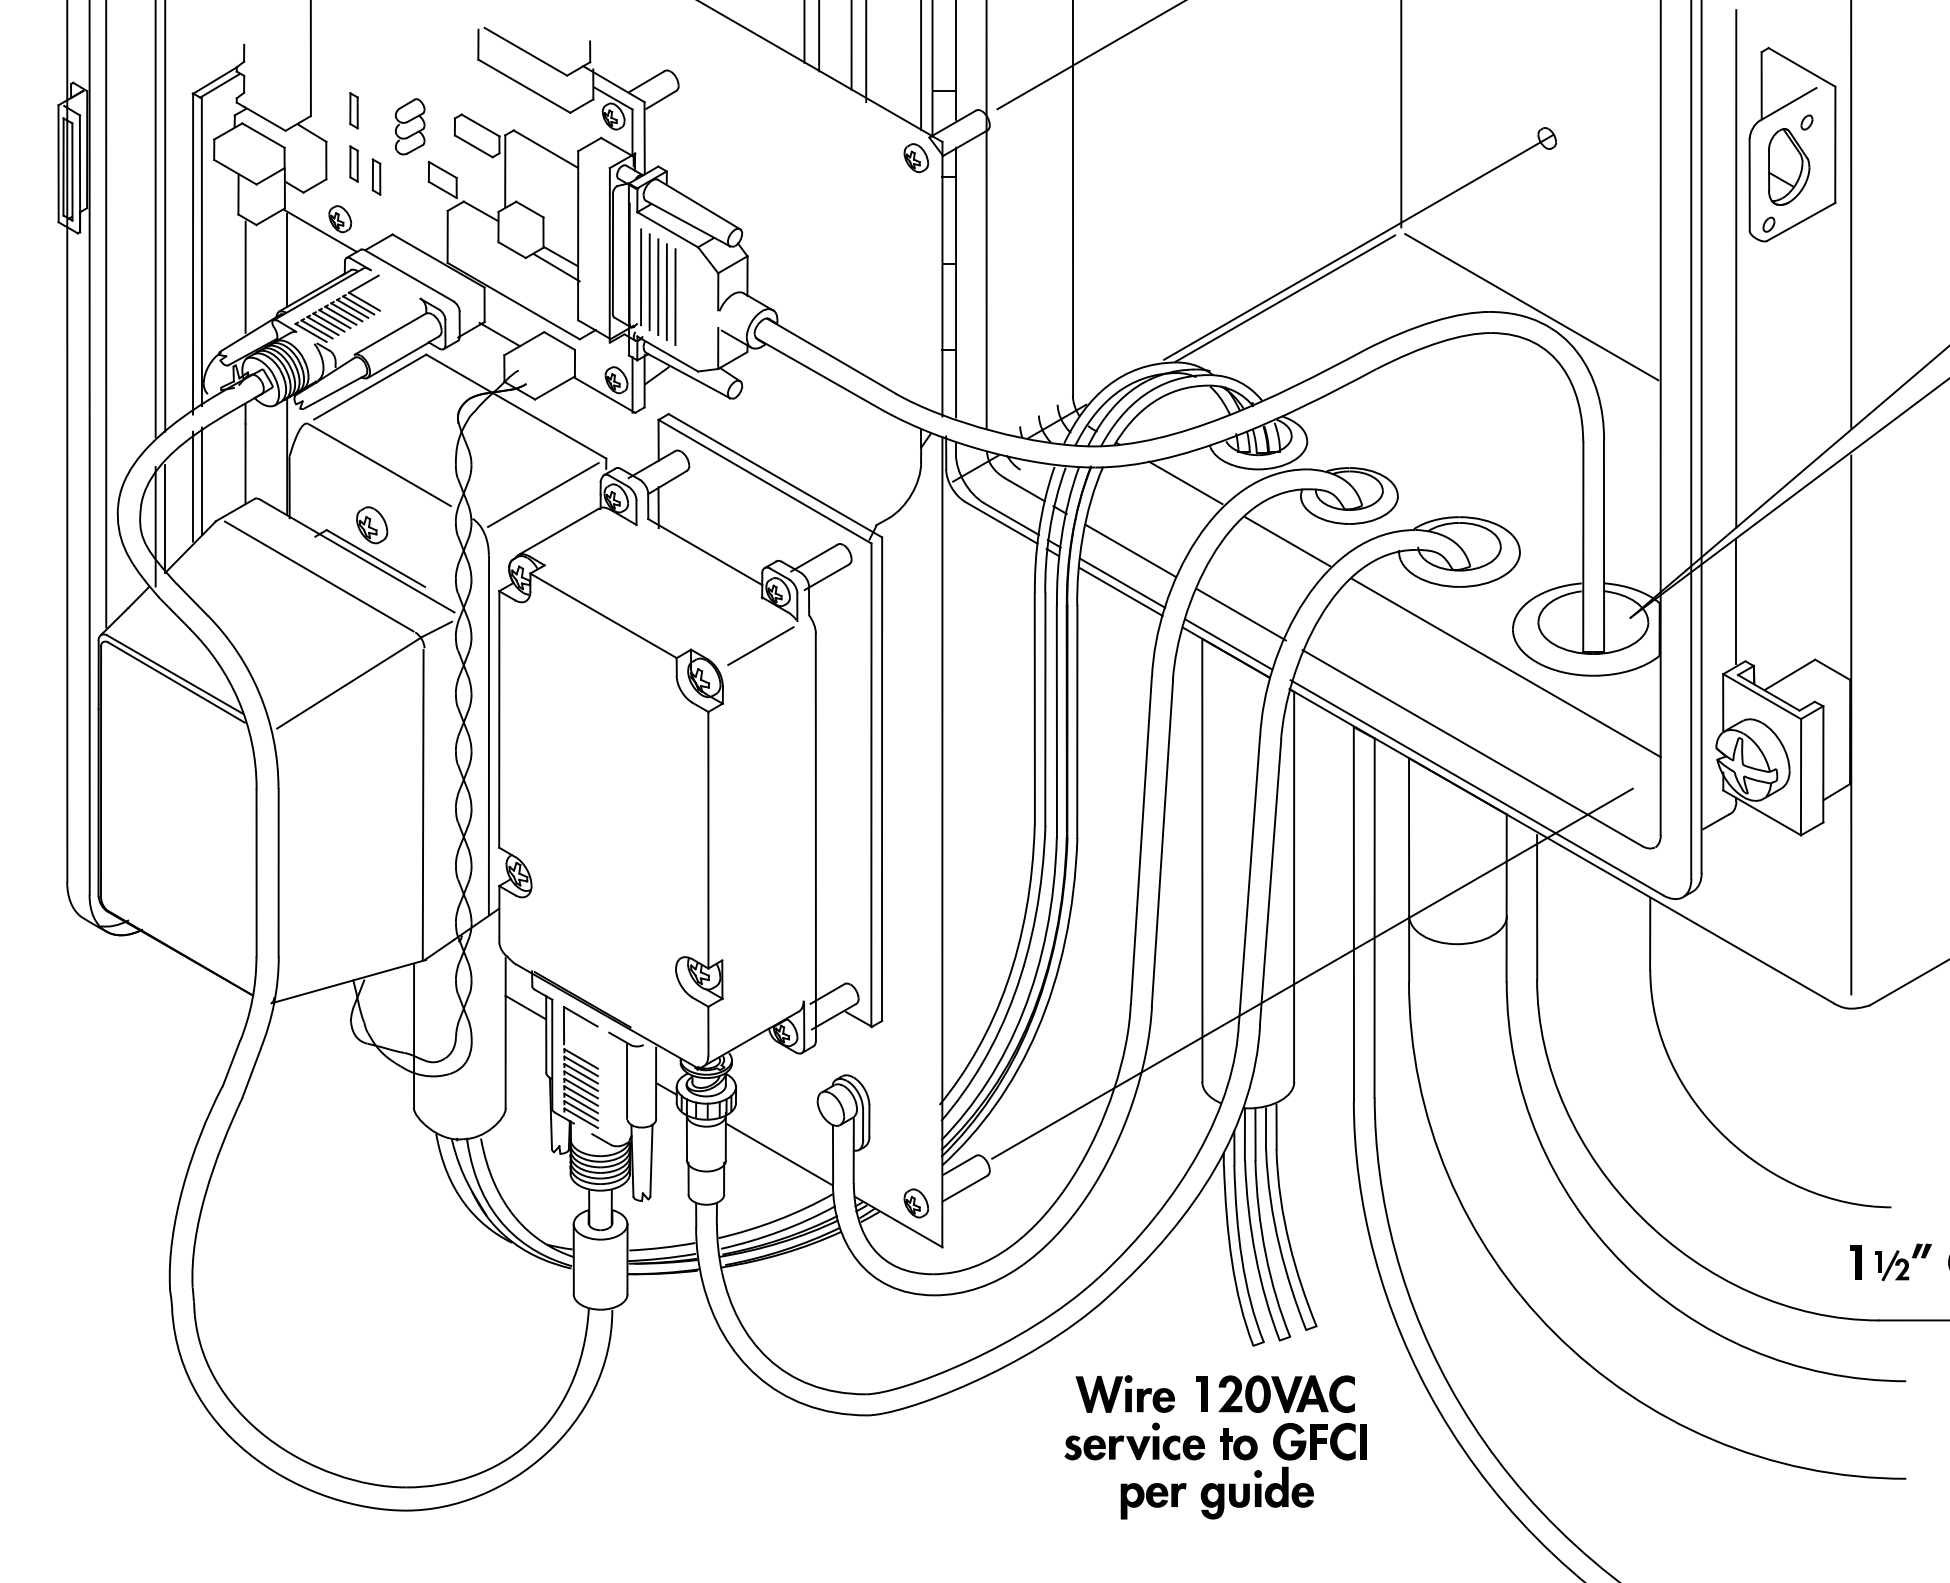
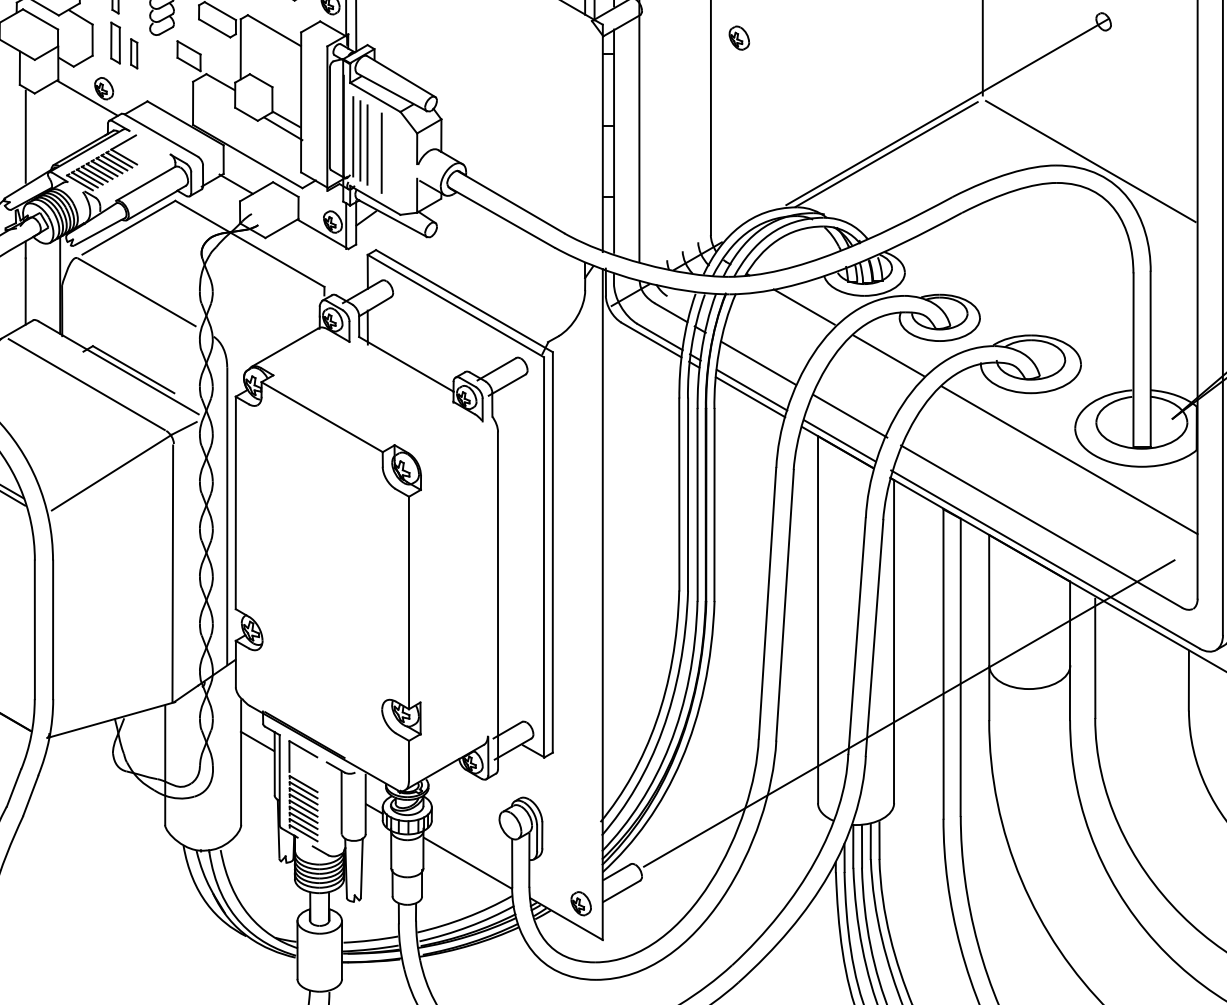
part: (916, 158) -> (739, 38), moved
part: (353, 163) -> (115, 42), size x1.4
line: (287, 260) -> (60, 122), removed
line: (666, 292) -> (374, 149), removed
line: (543, 494) -> (272, 316), removed
part: (372, 525) -> (130, 342), removed
line: (760, 646) -> (452, 442), removed

